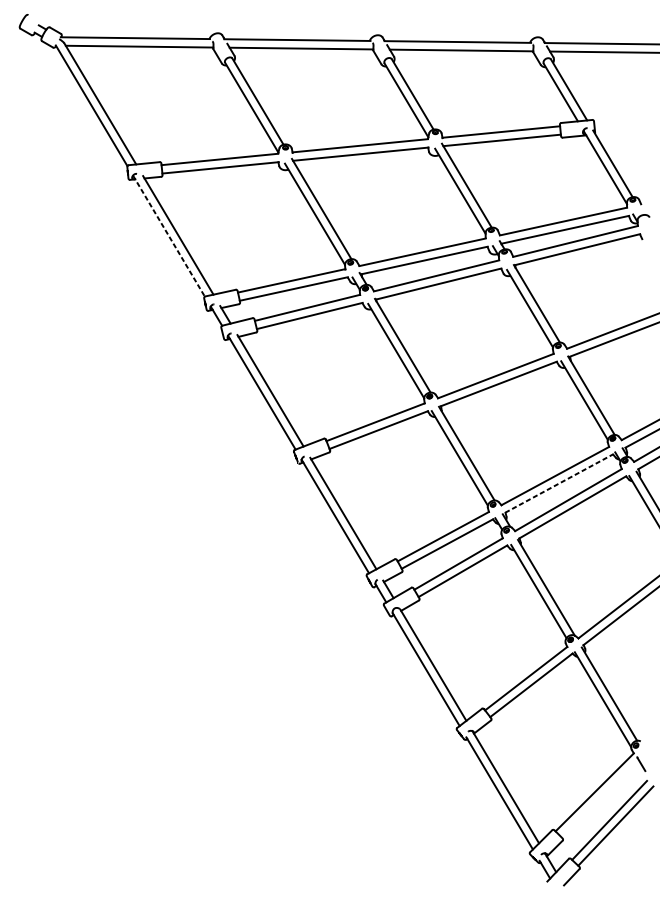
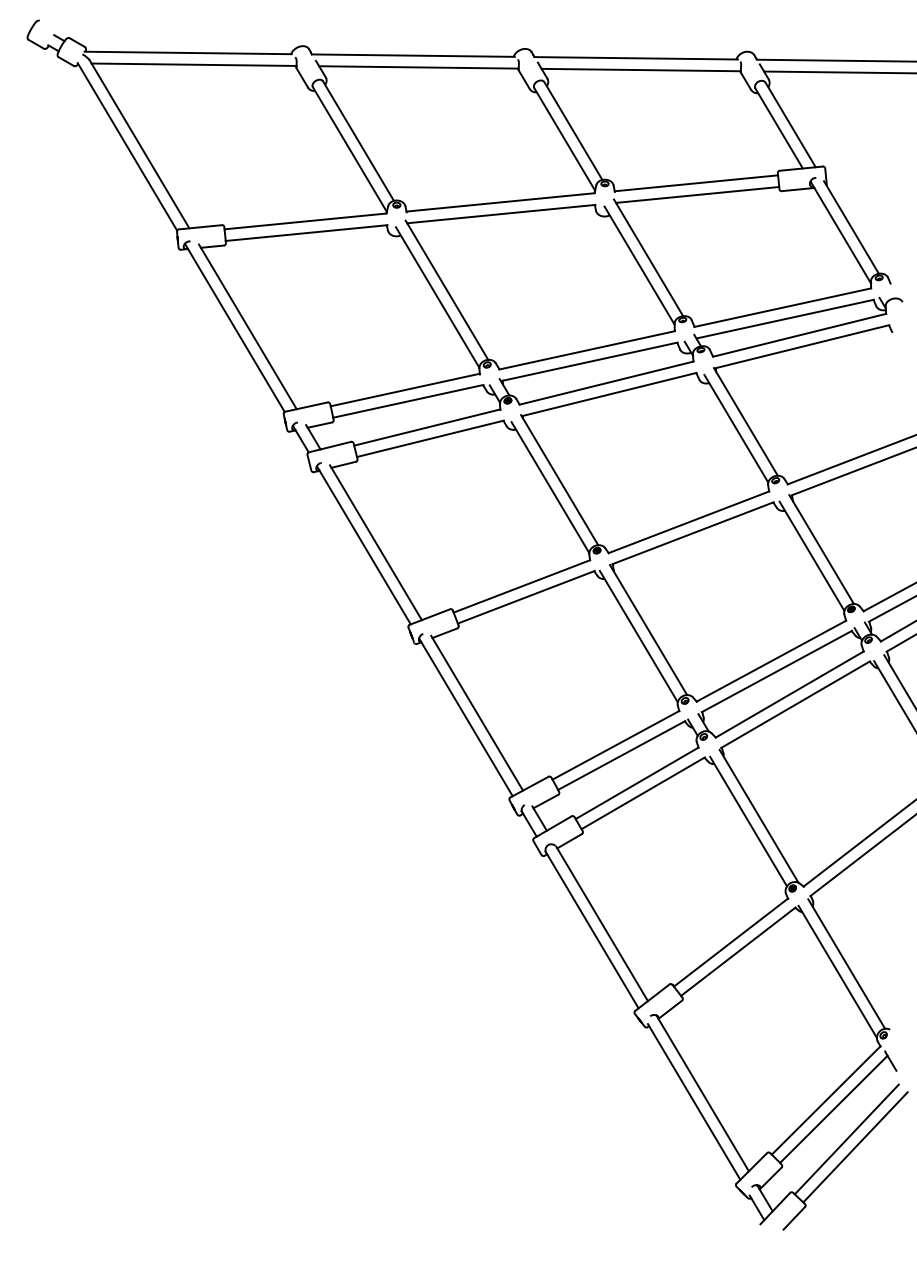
line: (168, 235) -> (234, 327), dashed -> solid
line: (559, 483) -> (777, 671), dashed -> solid
line: (600, 798) -> (833, 1108), added

